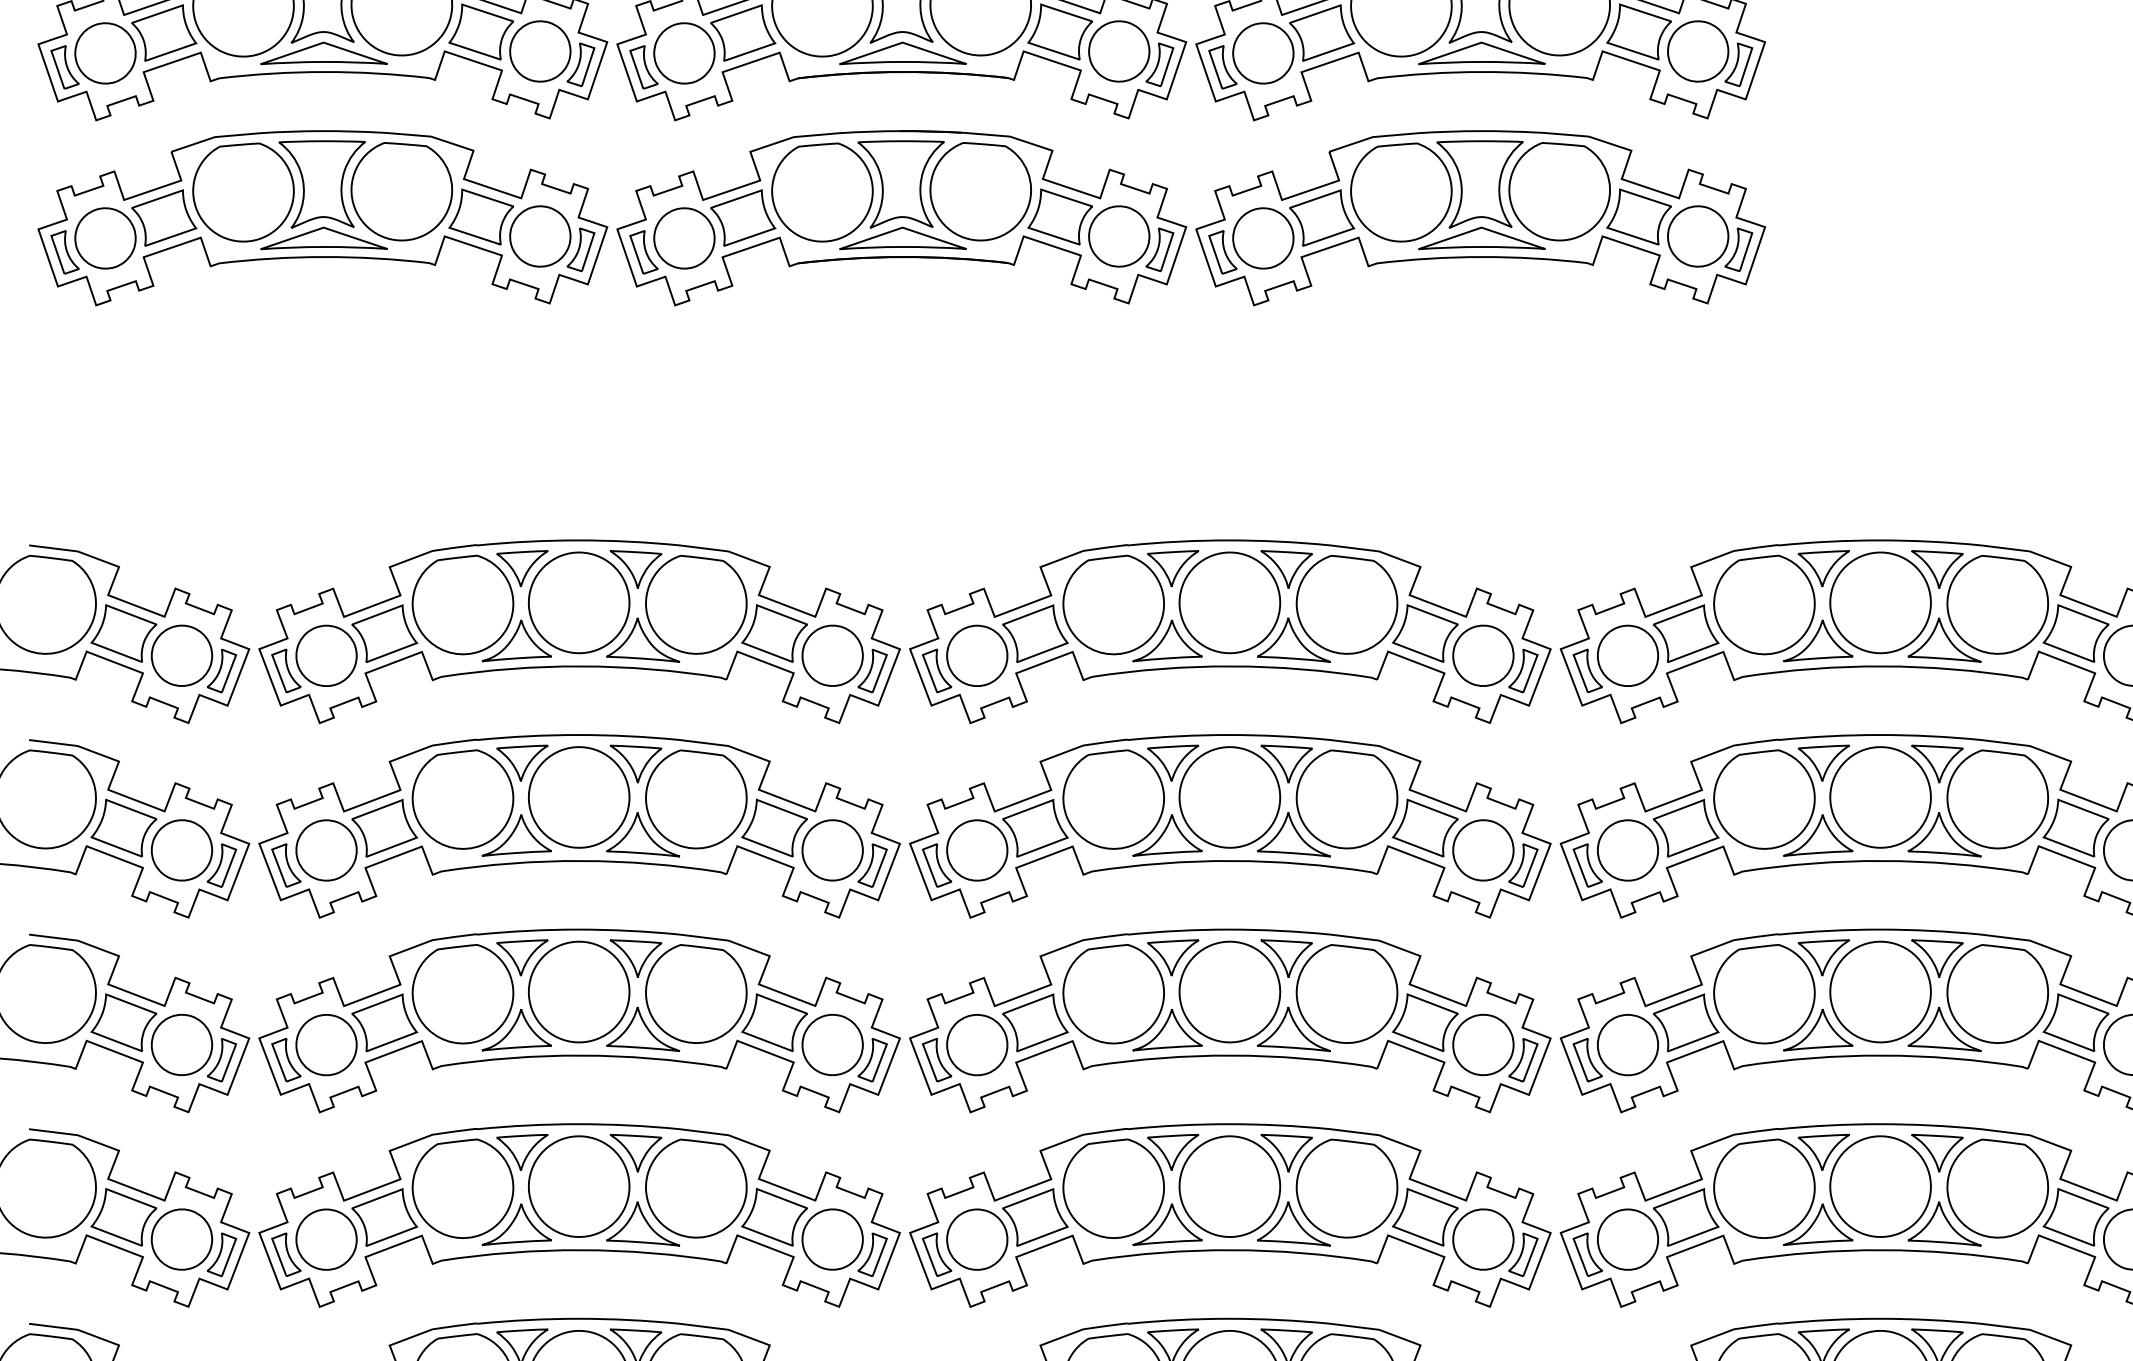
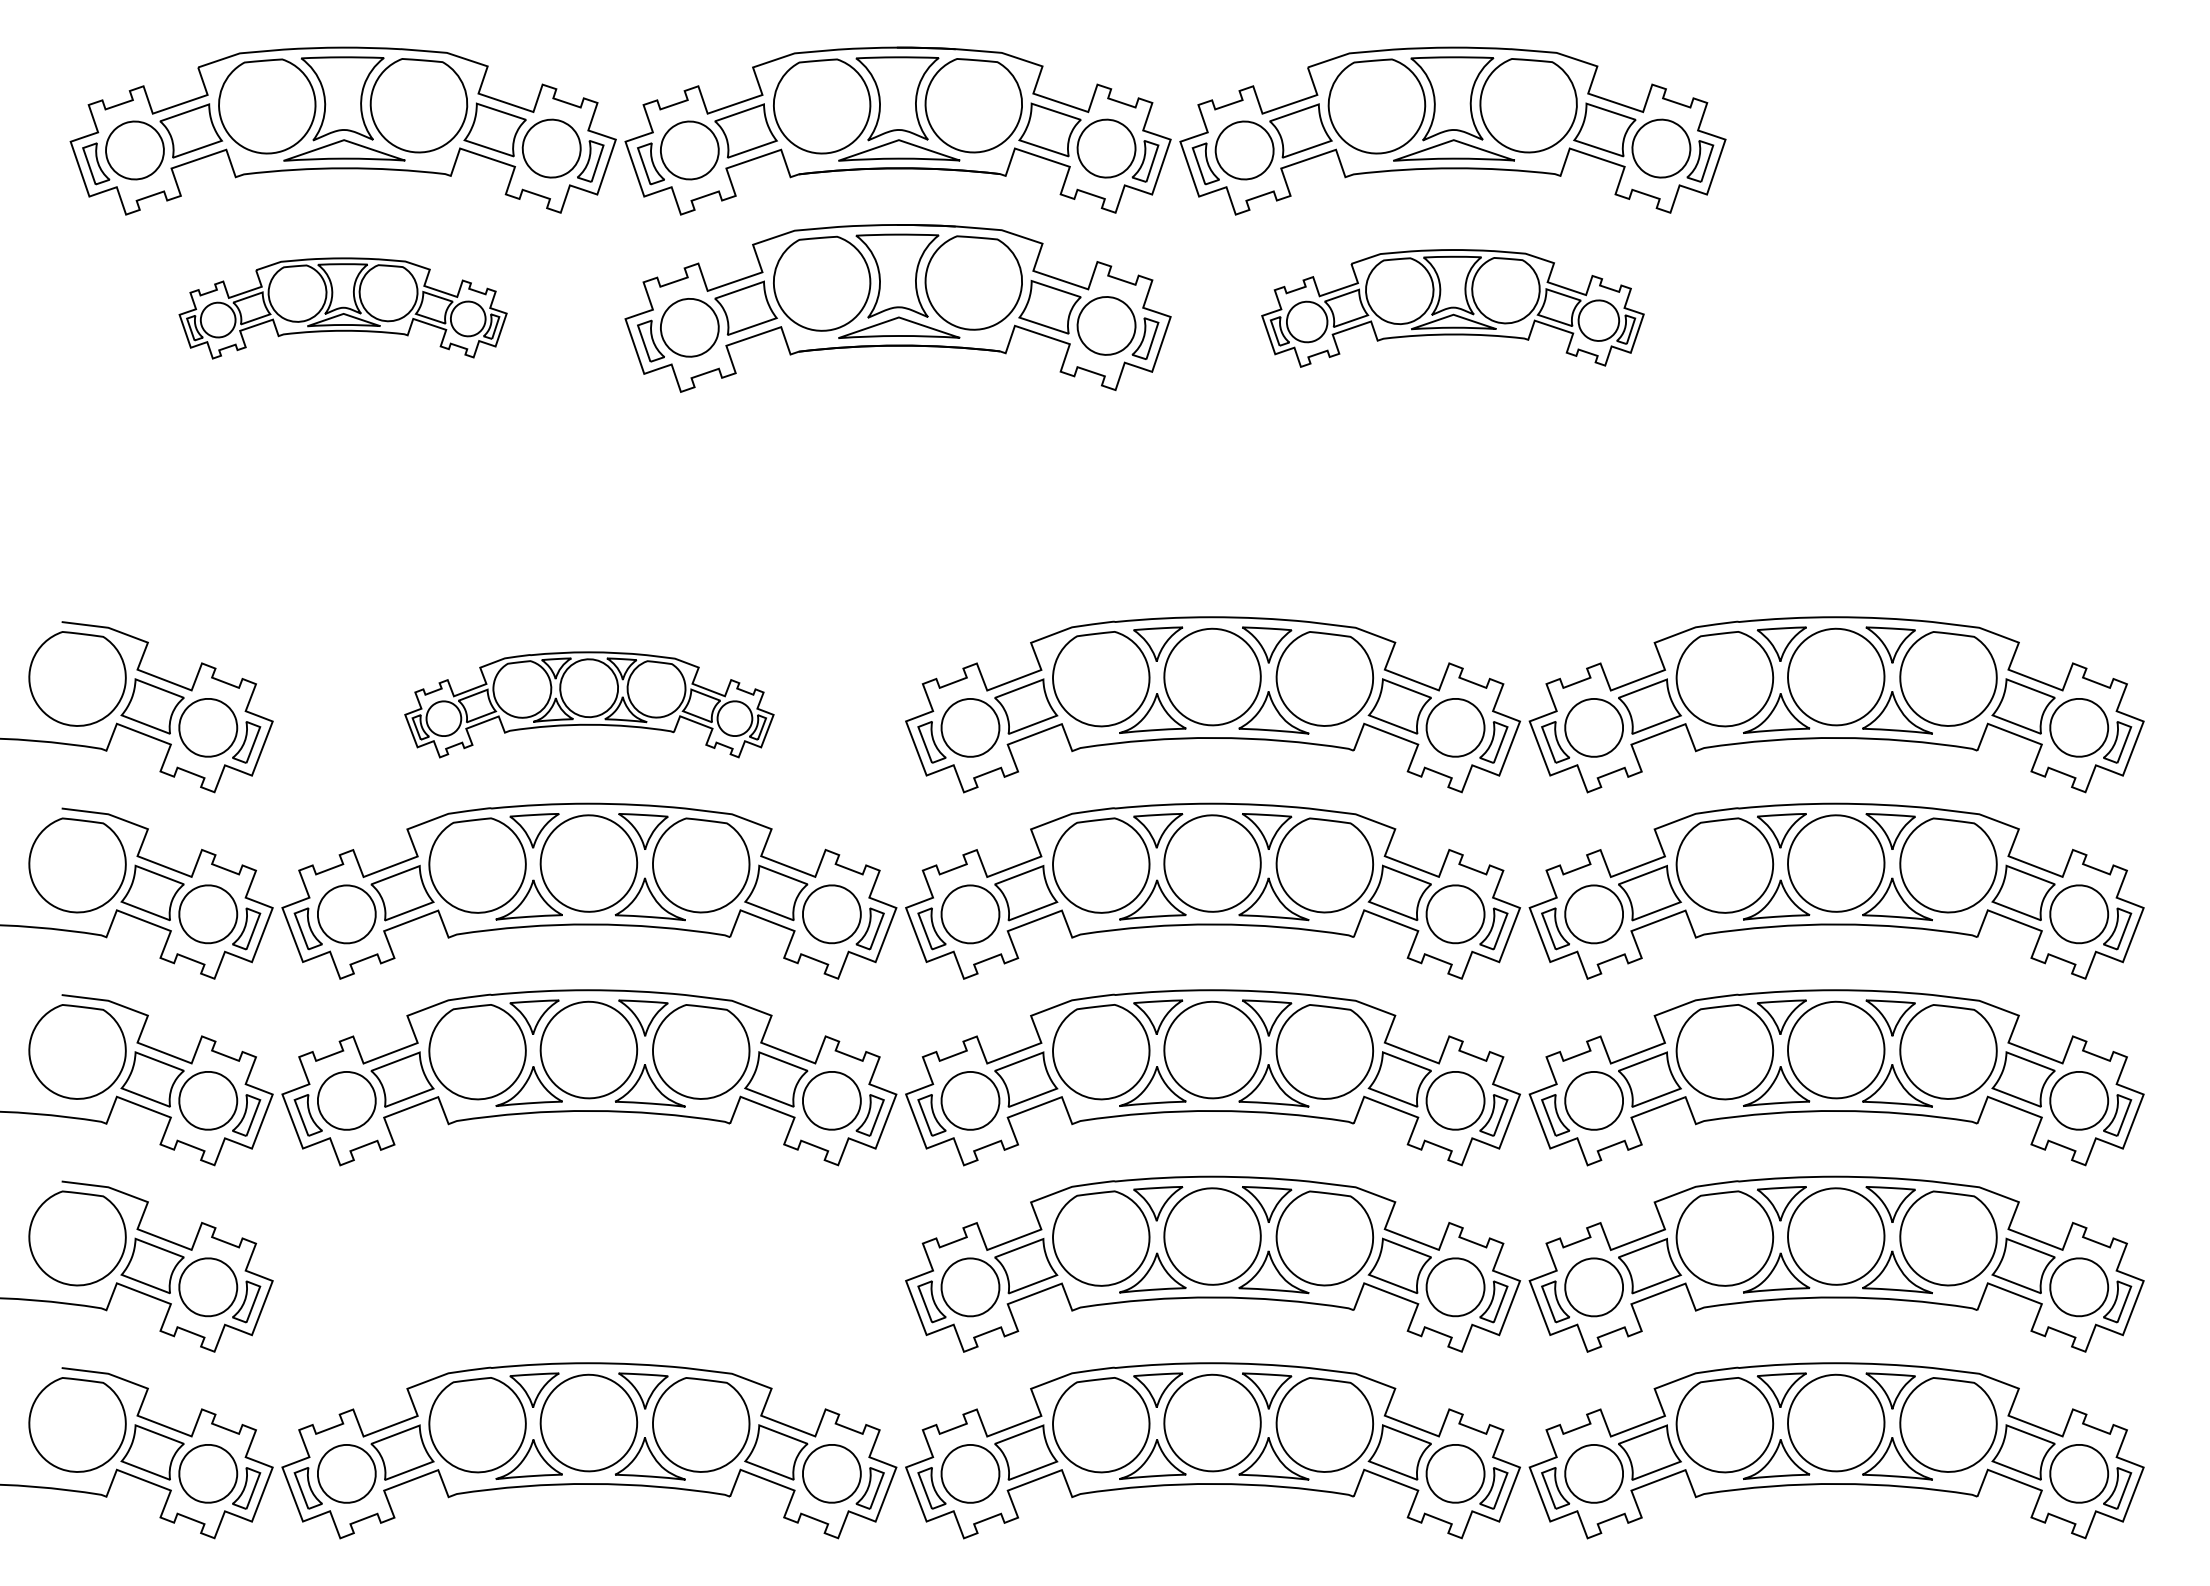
part: (322, 218) -> (342, 308), size x0.6
part: (1480, 218) -> (1452, 308), size x0.7
part: (579, 631) -> (589, 704), size x0.6
part: (579, 1214) -> (589, 1263), removed

